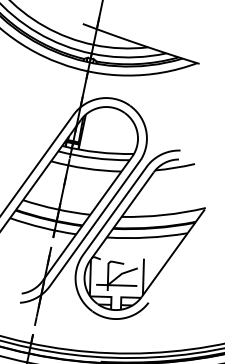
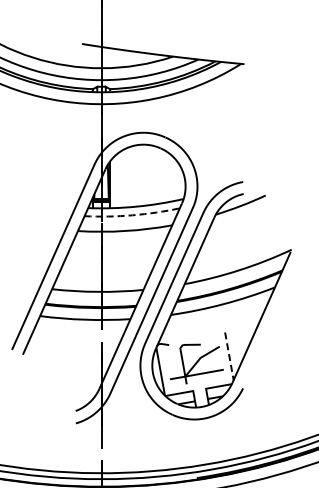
arc: (93, 158) -> (132, 215), solid -> dashed
line: (143, 277) -> (229, 356), solid -> dashed

